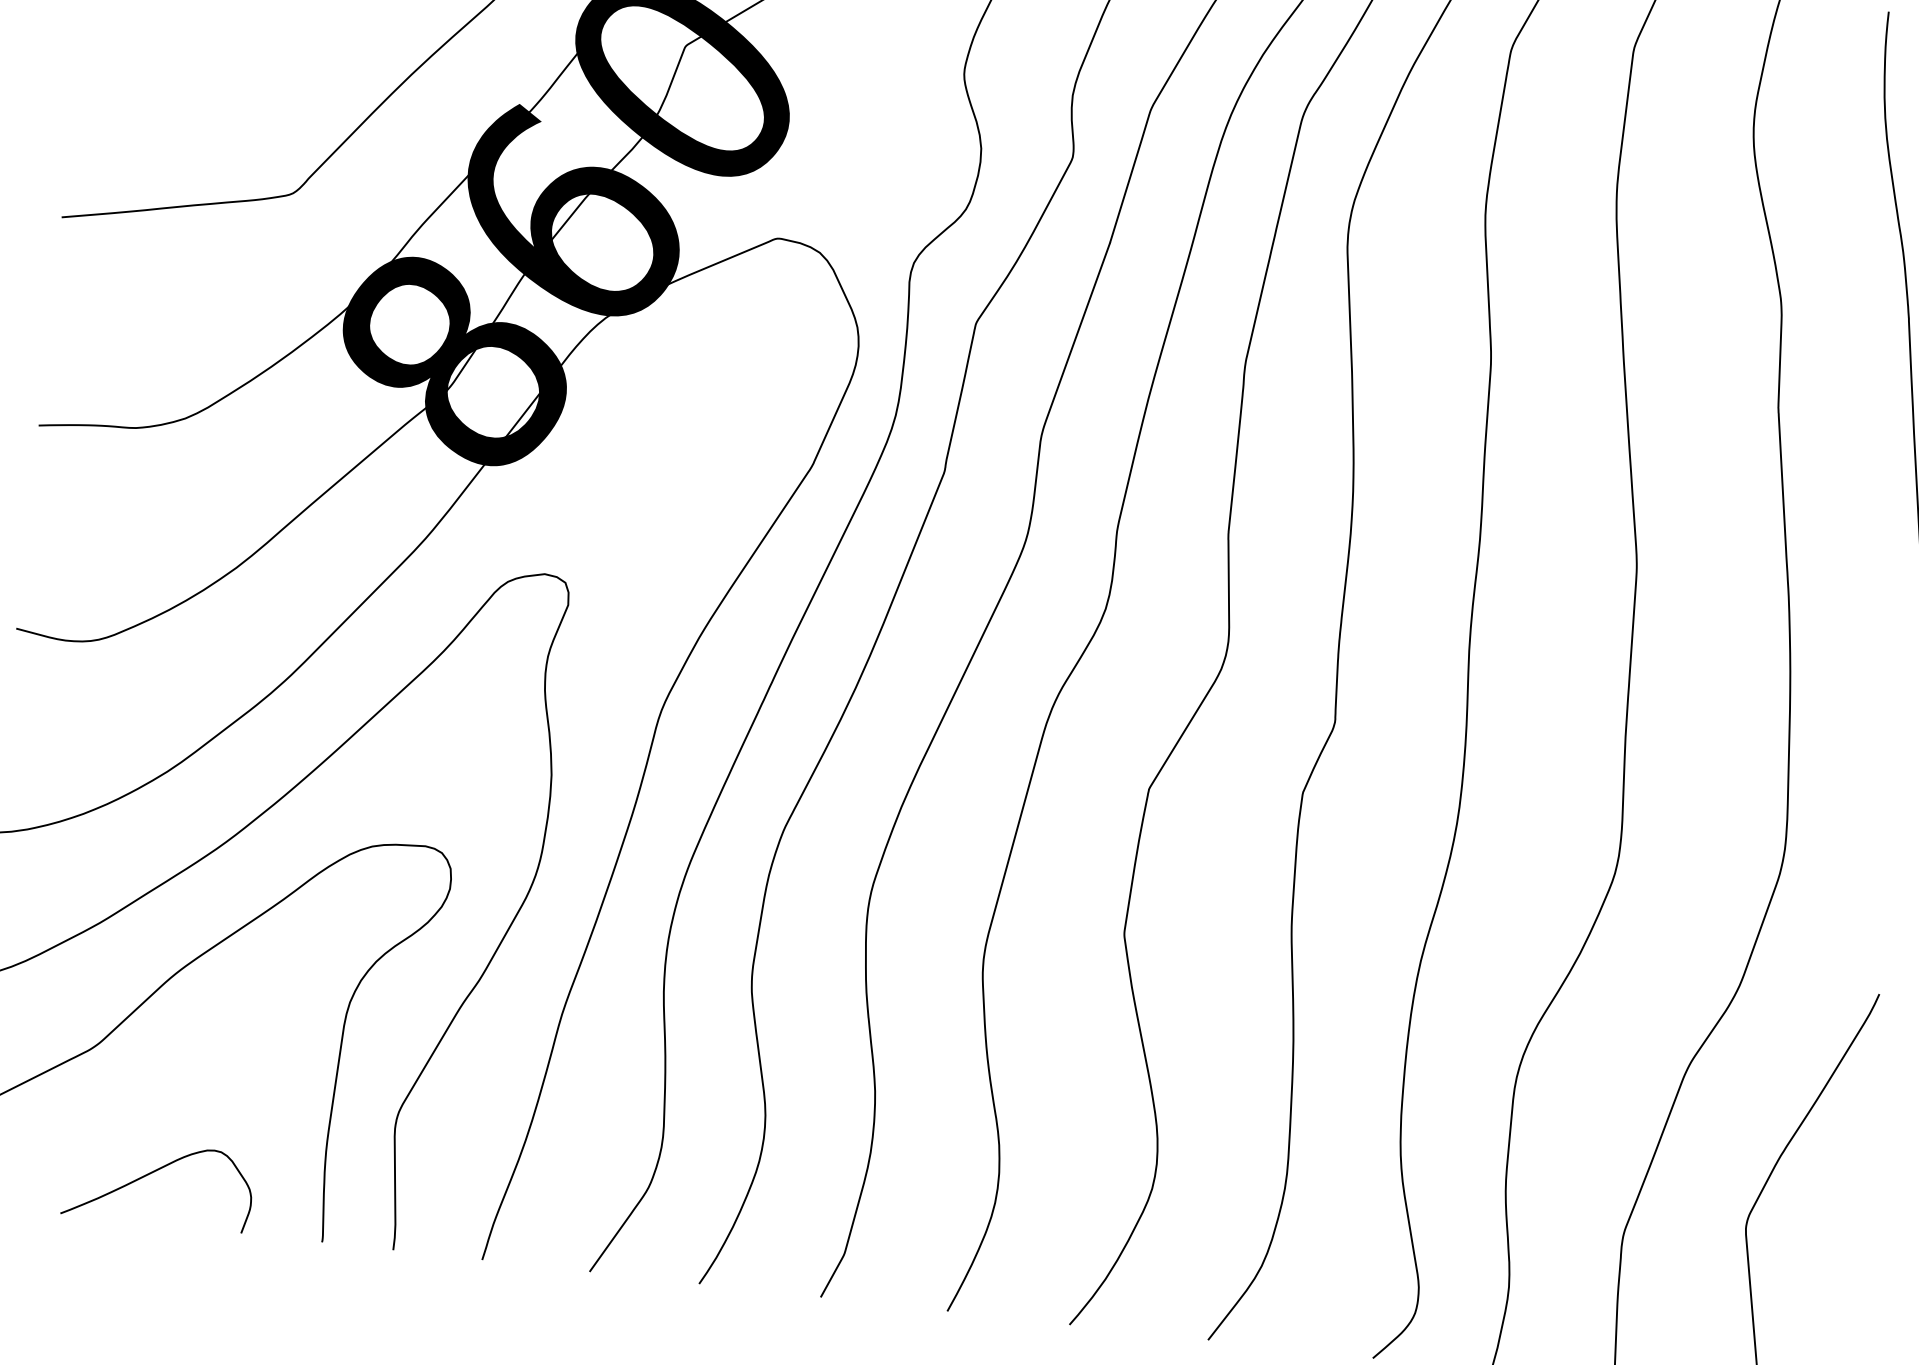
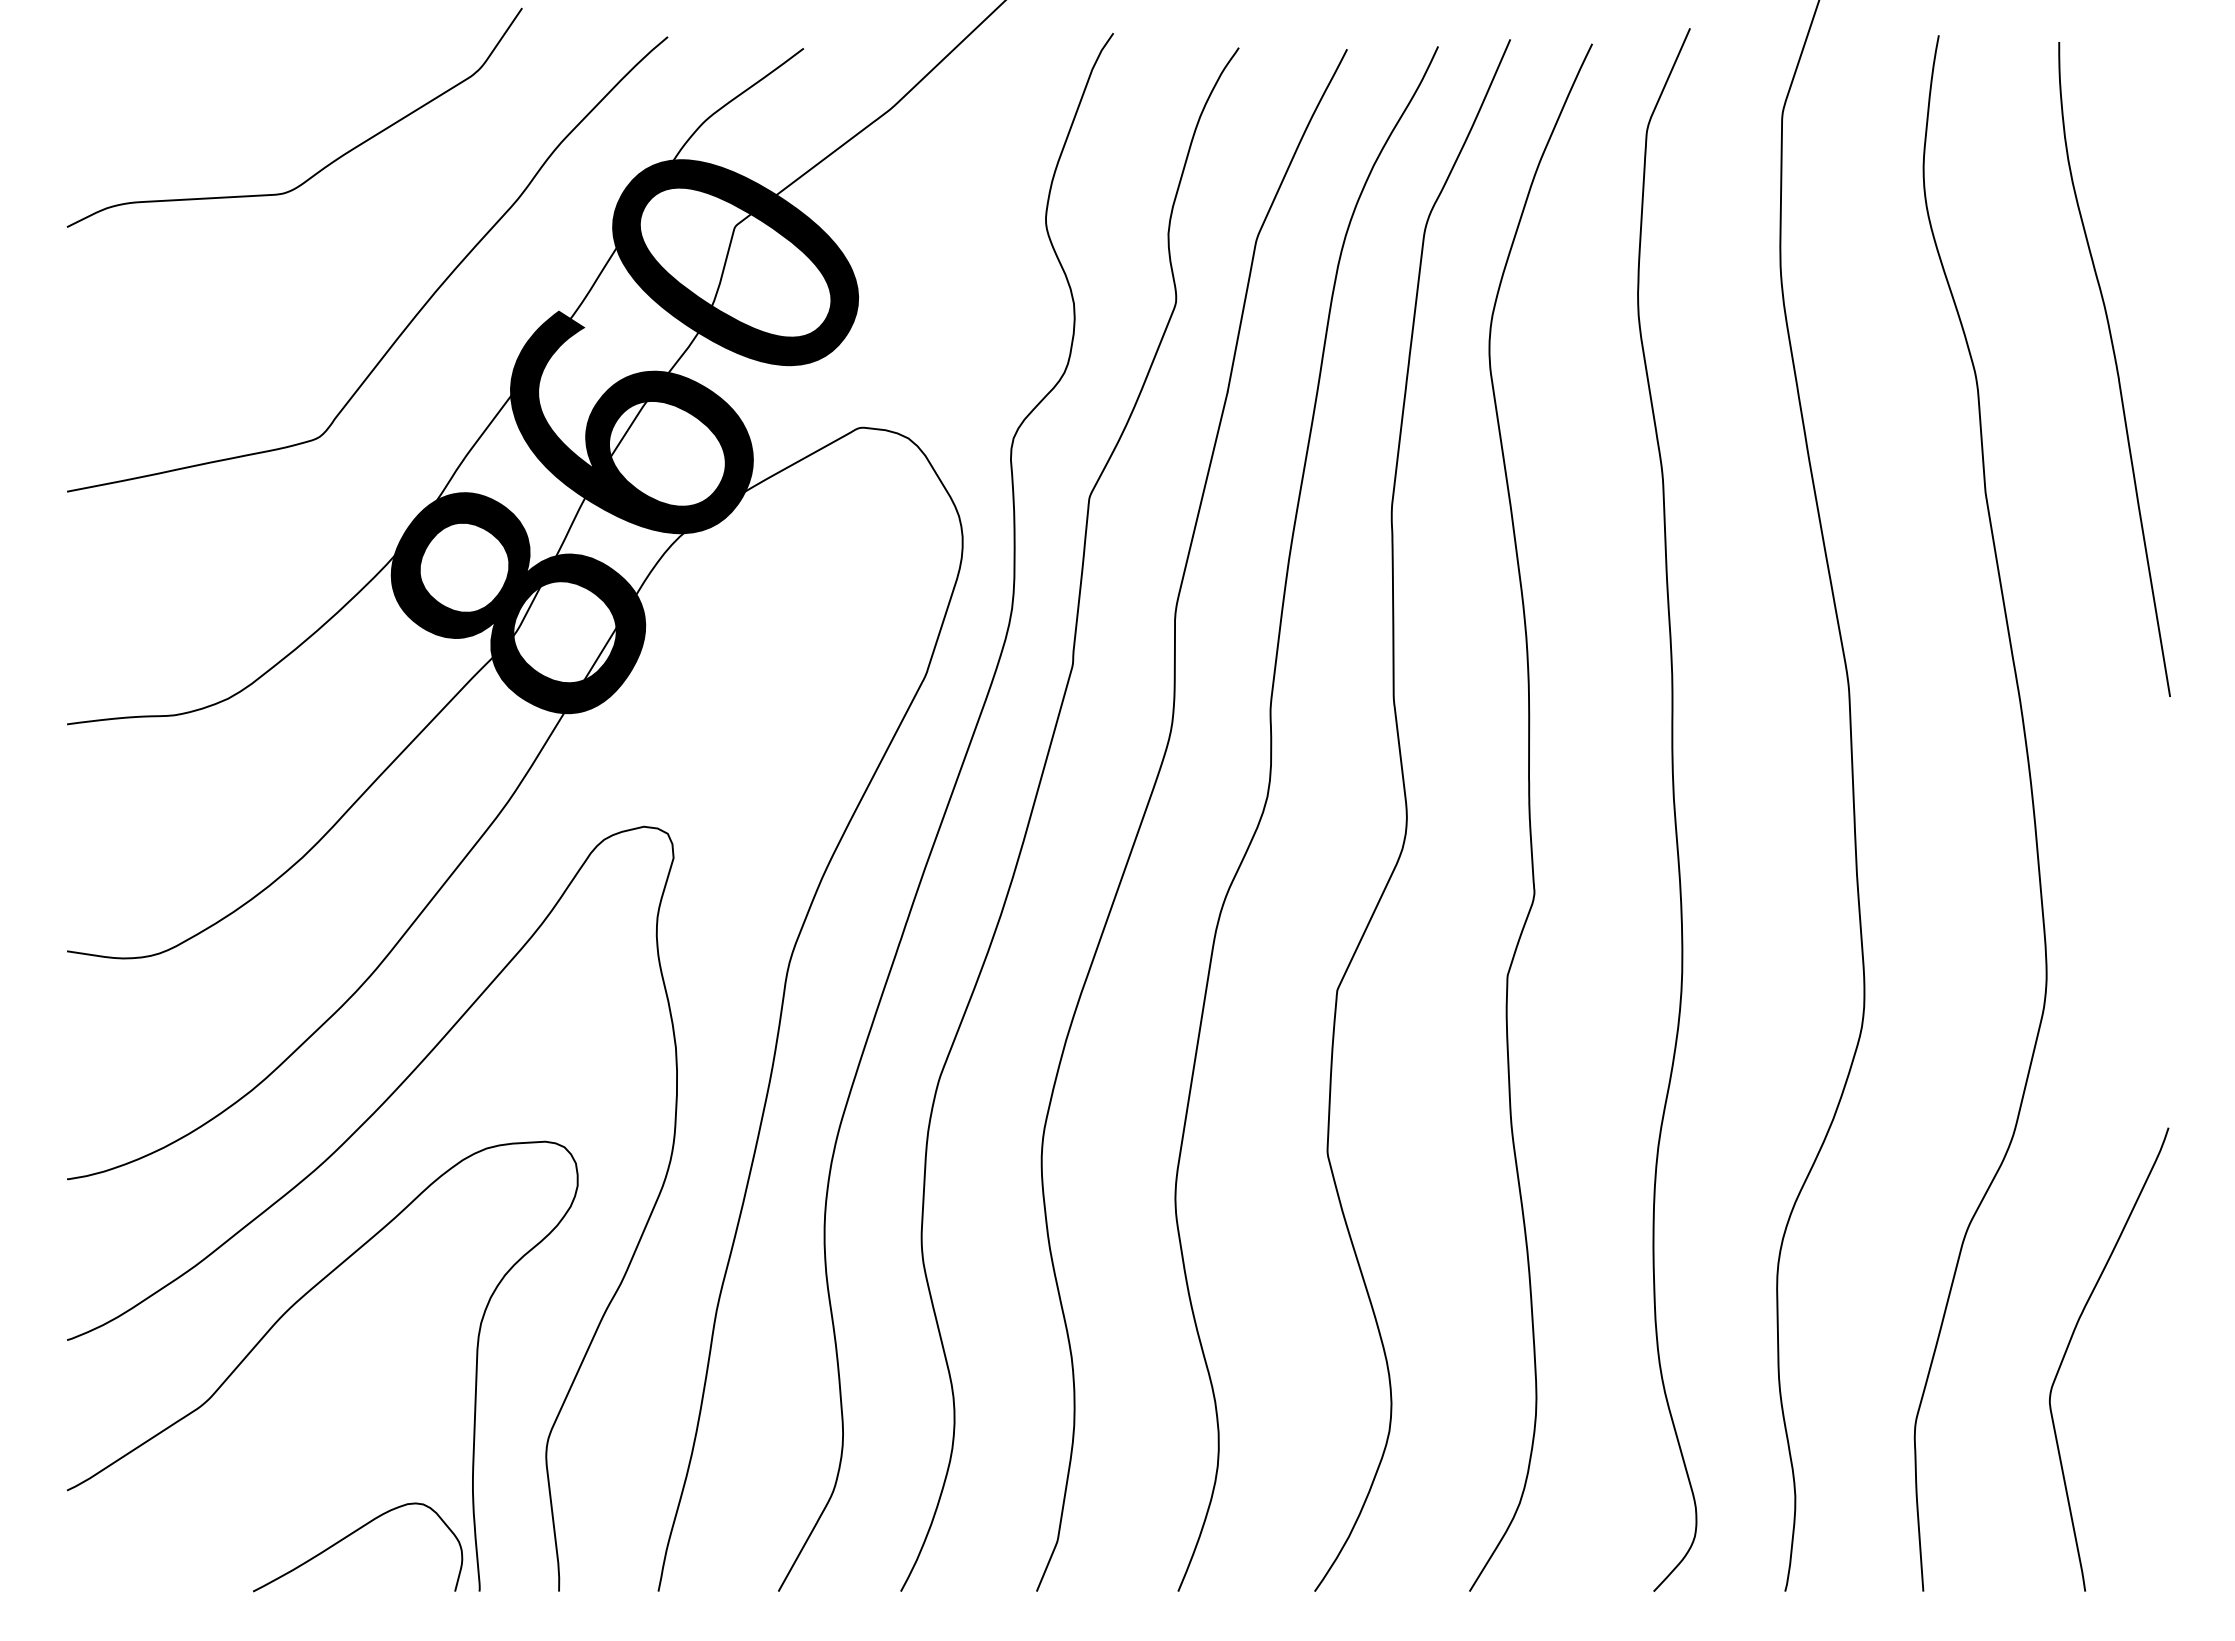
curve: (152, 1173) -> (349, 1536), moved

